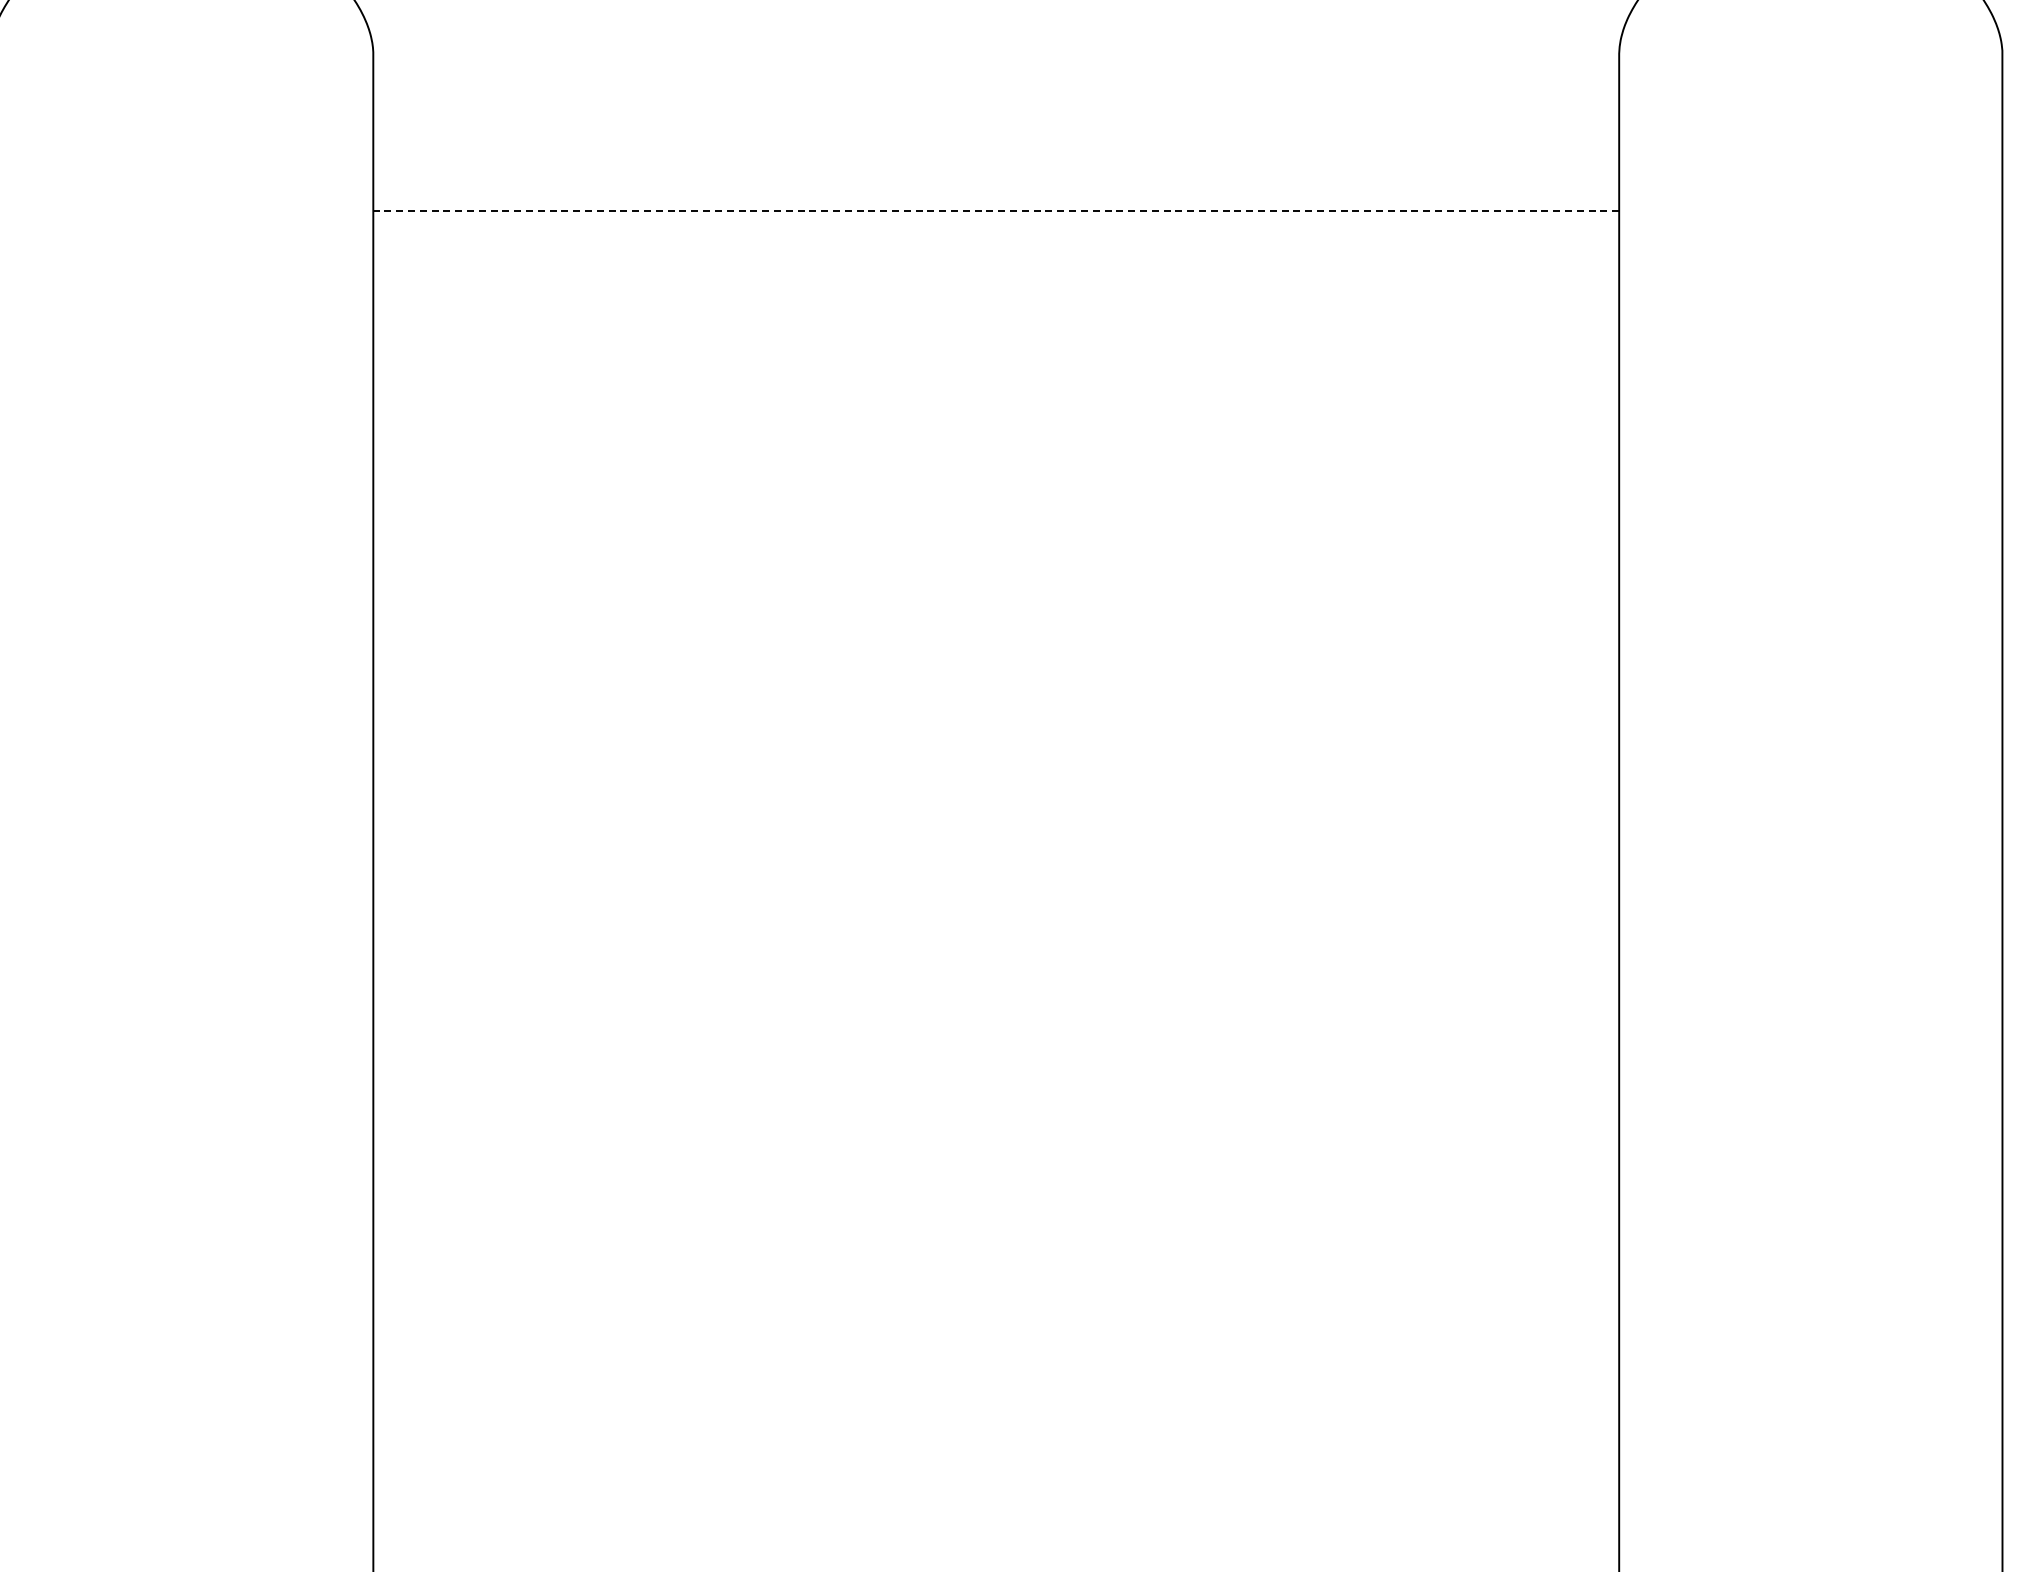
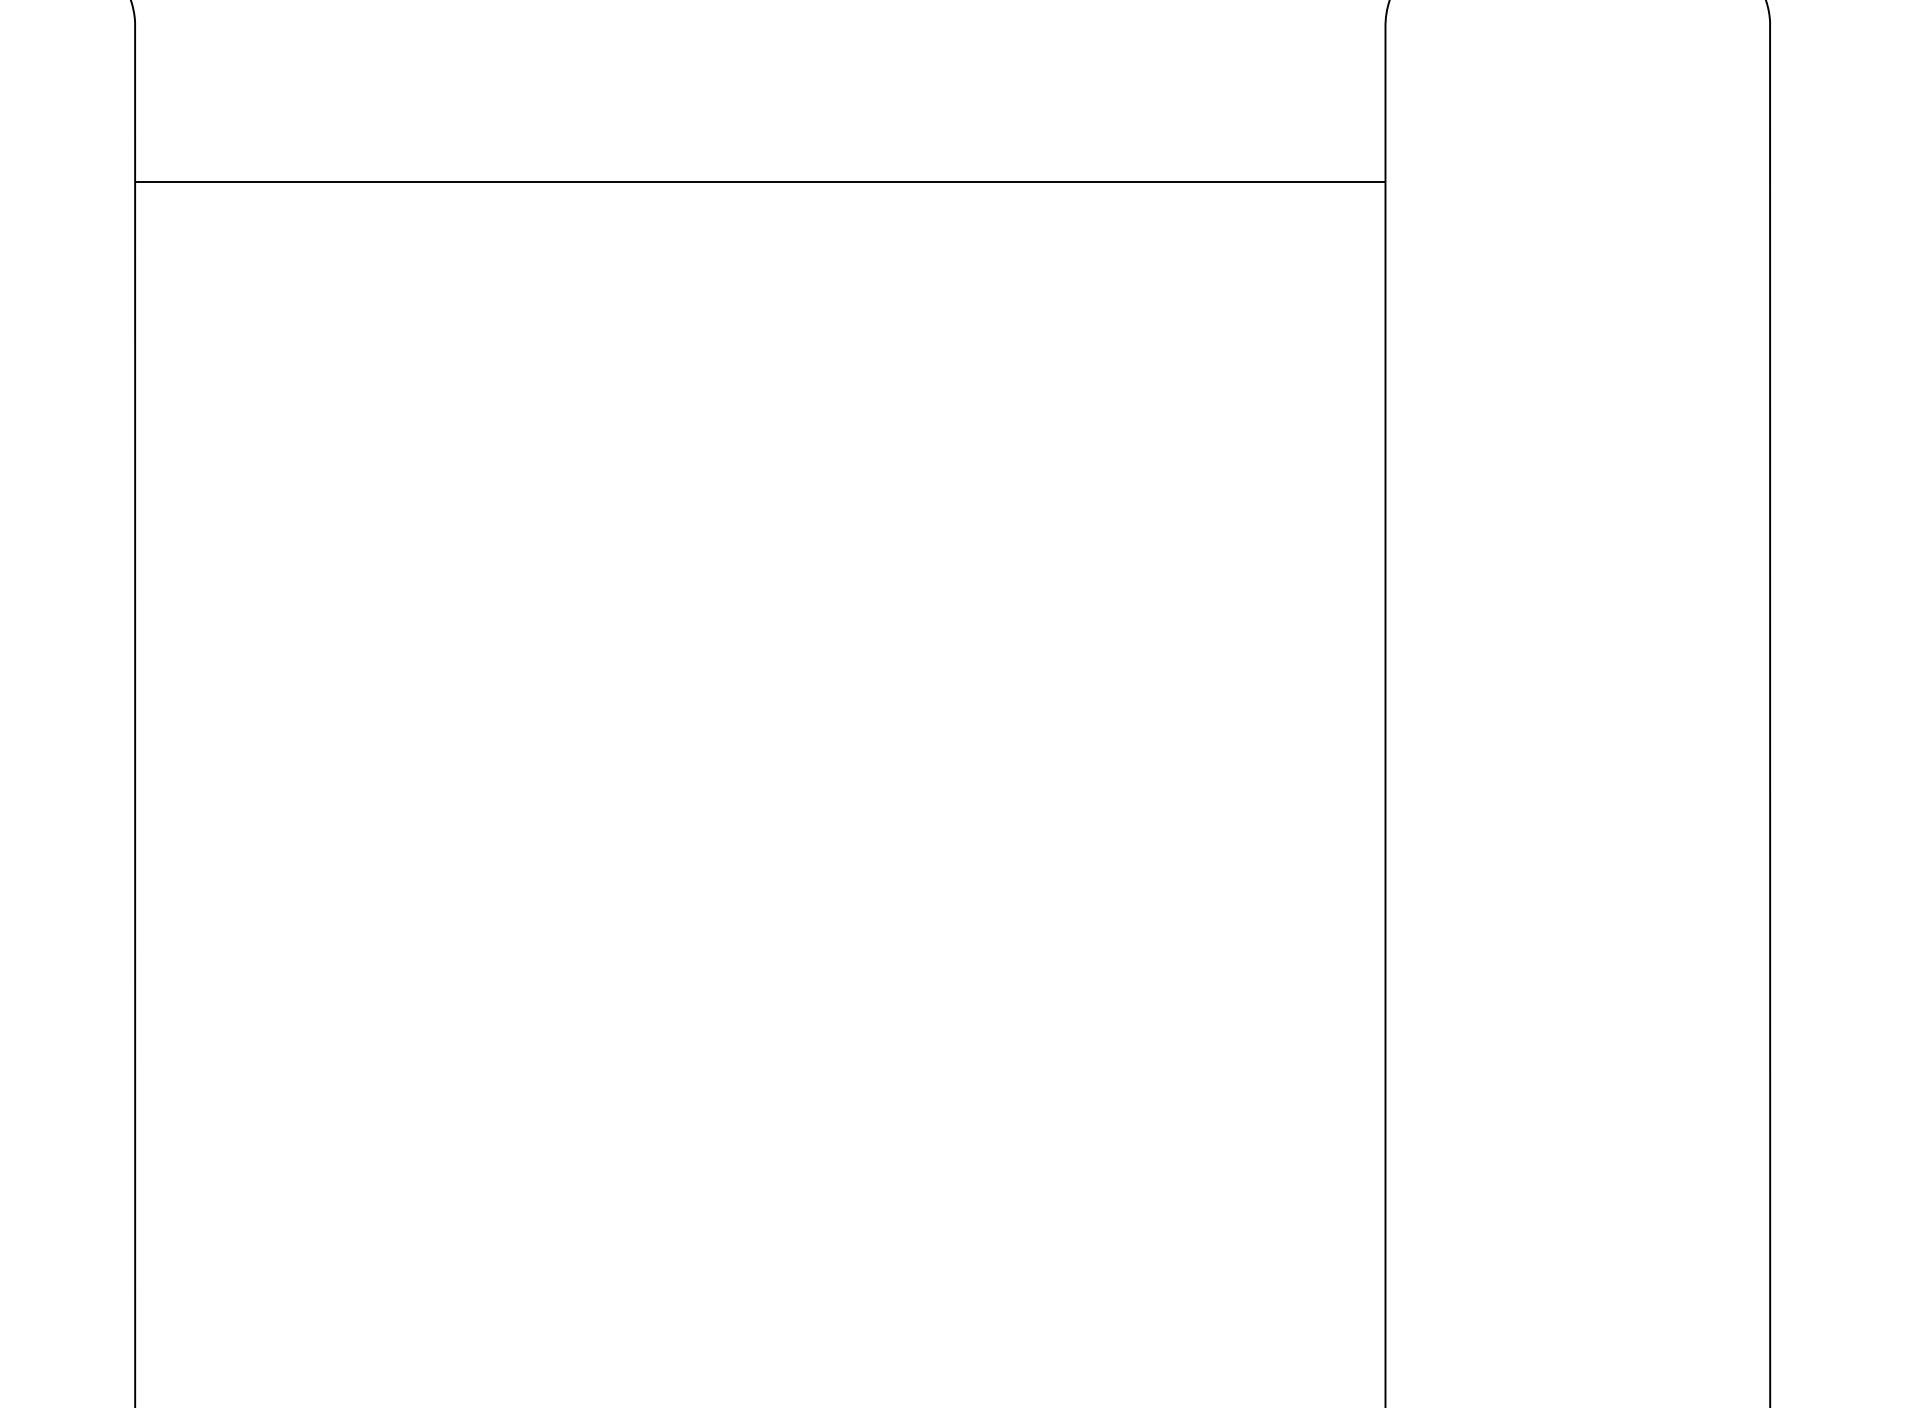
line: (996, 210) -> (760, 181), dashed -> solid

